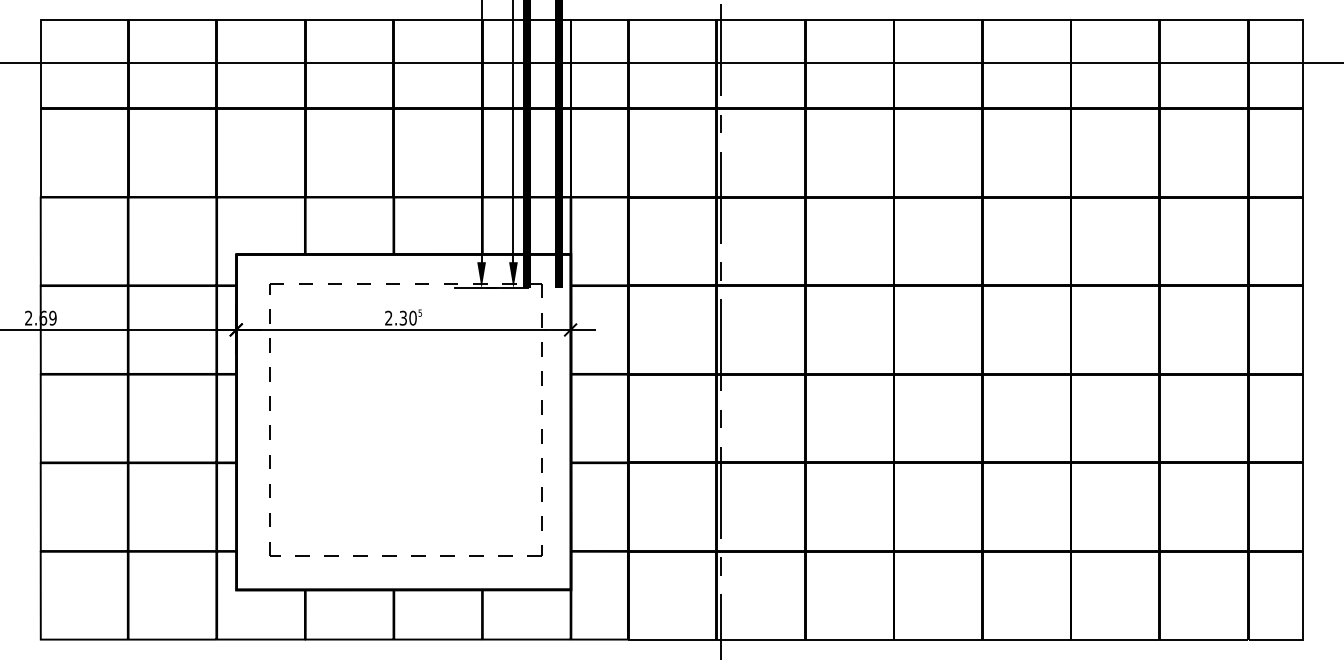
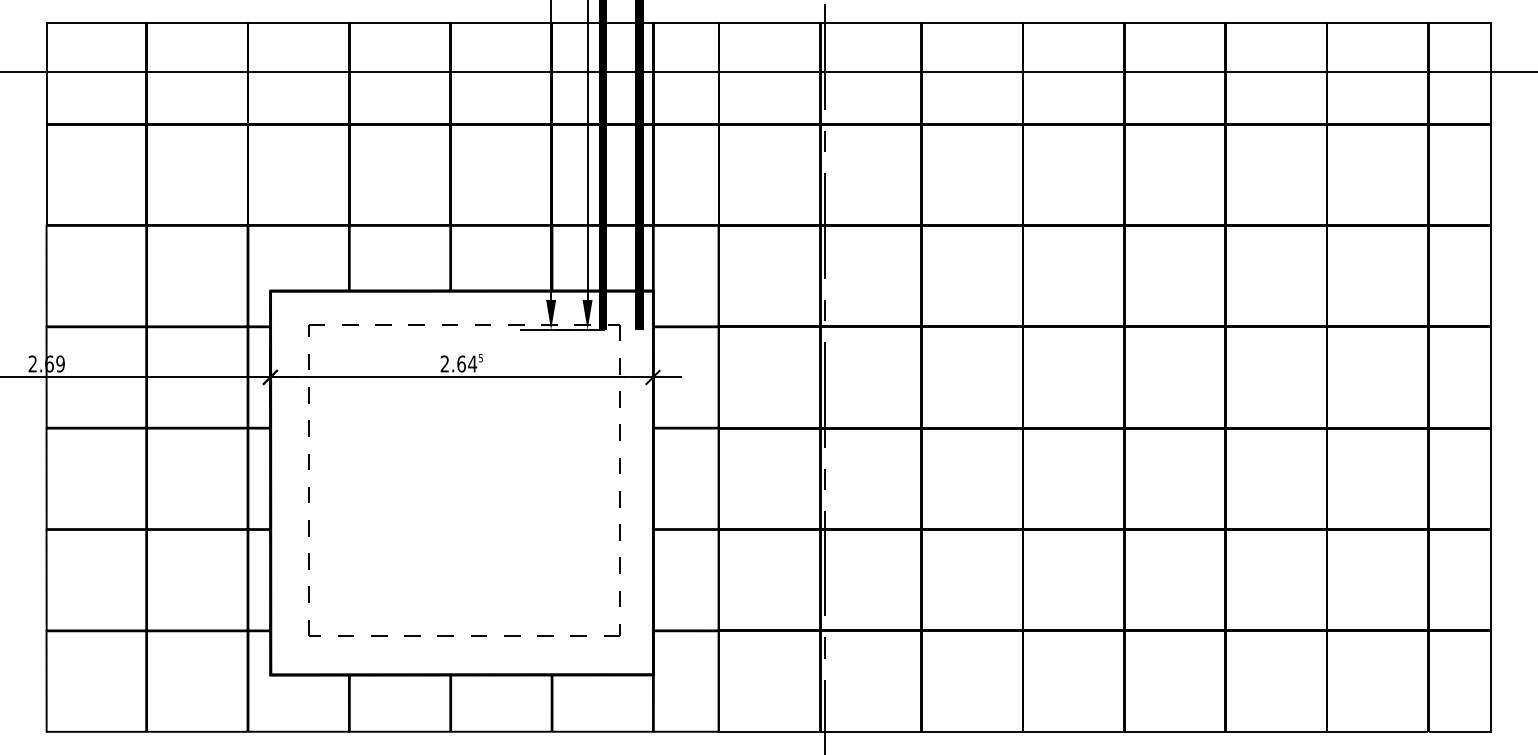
text: (408, 317) -> (467, 363), 2.30 -> 2.64

